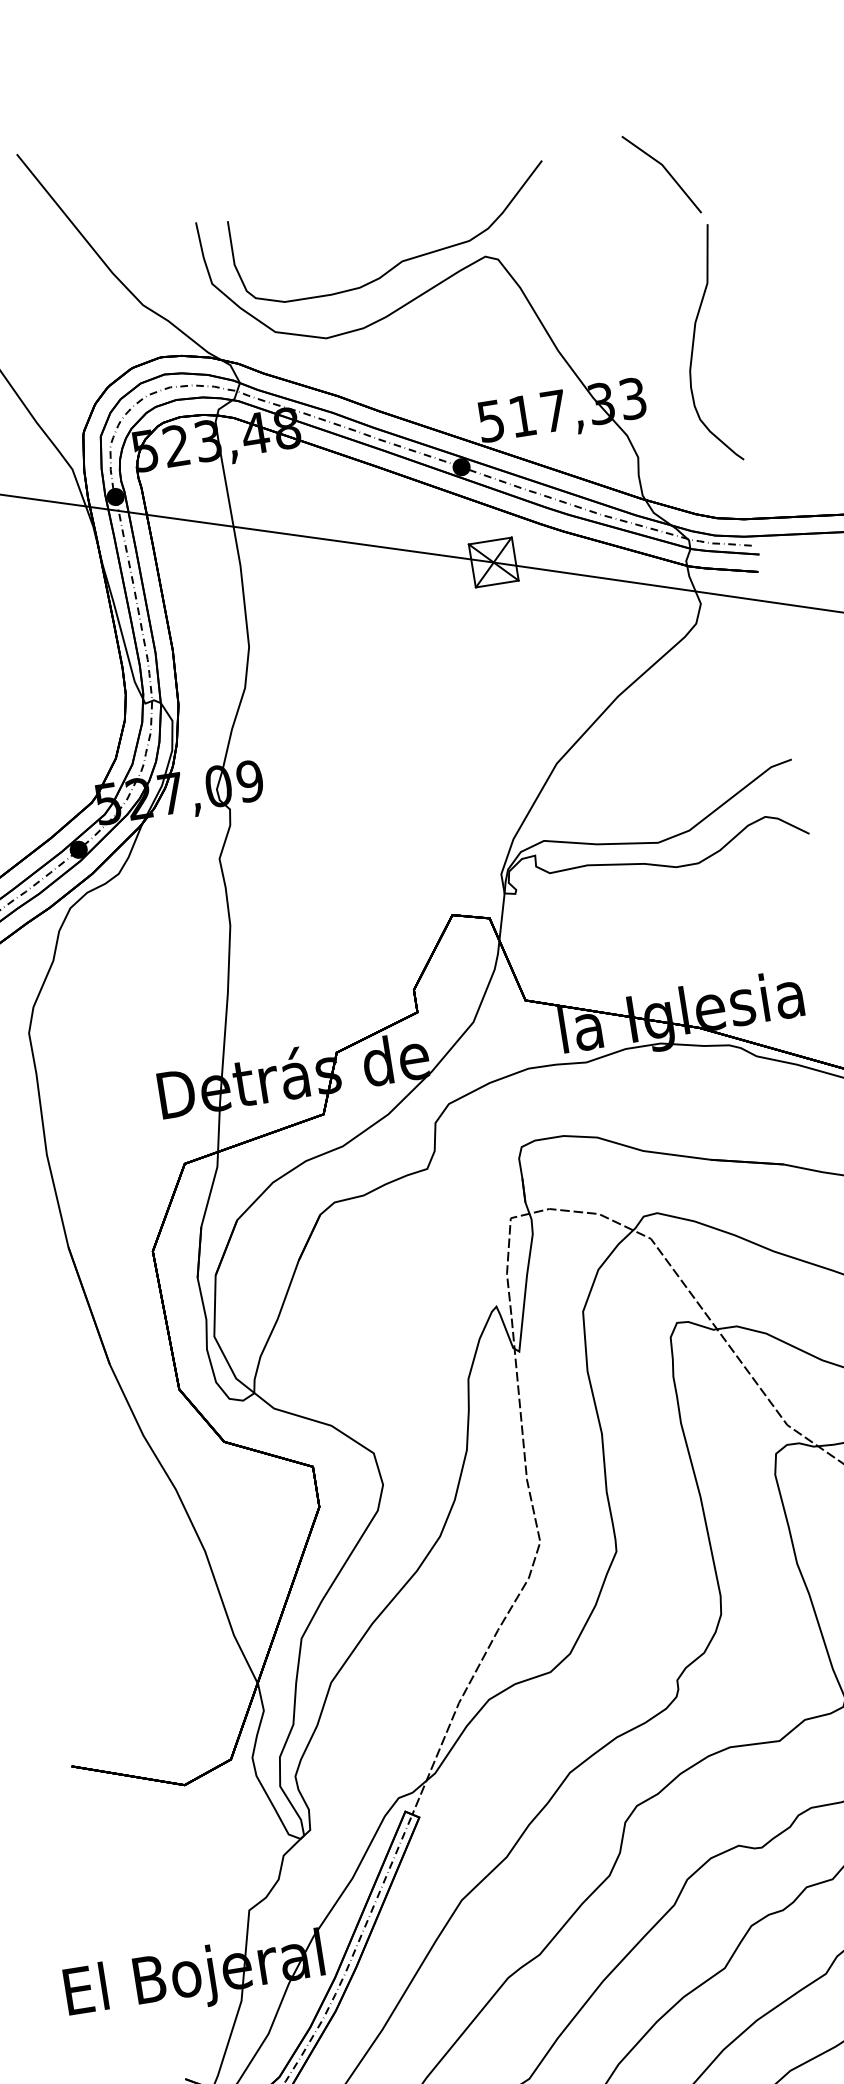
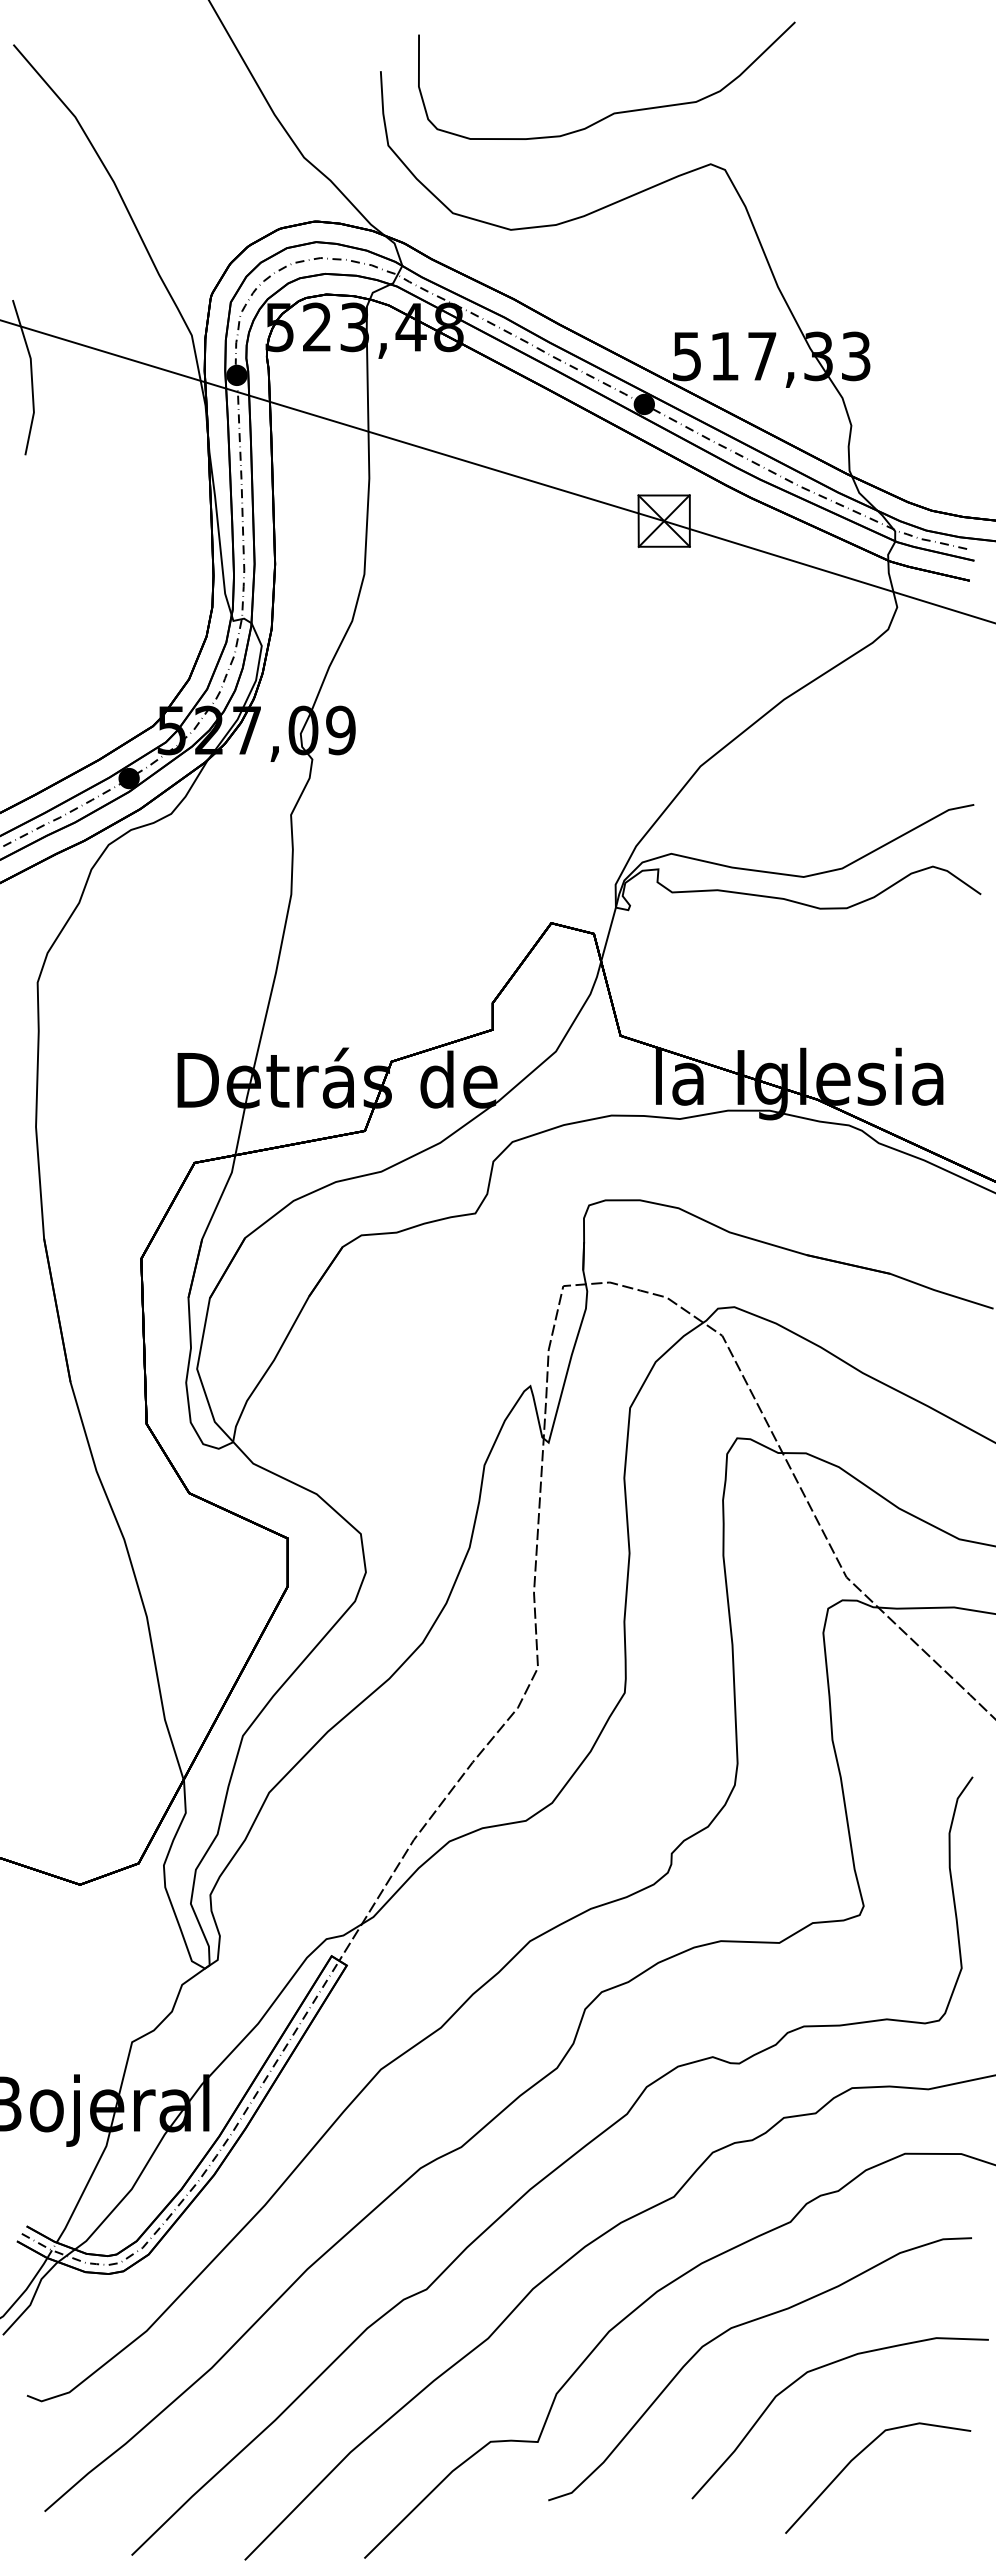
line: (666, 171) -> (936, 98), removed
curve: (401, 260) -> (613, 112), moved
curve: (694, 342) -> (937, 302), removed

